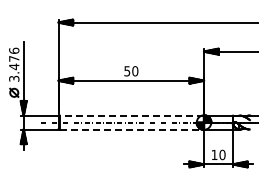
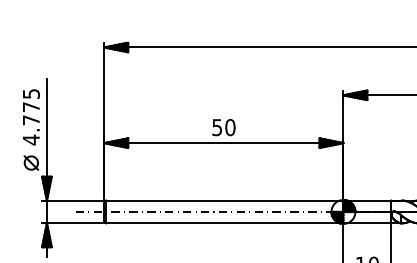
text: (14, 64) -> (31, 116), 3.476 -> 4.775
line: (131, 115) -> (224, 200), dashed -> solid
line: (132, 129) -> (225, 223), dashed -> solid

